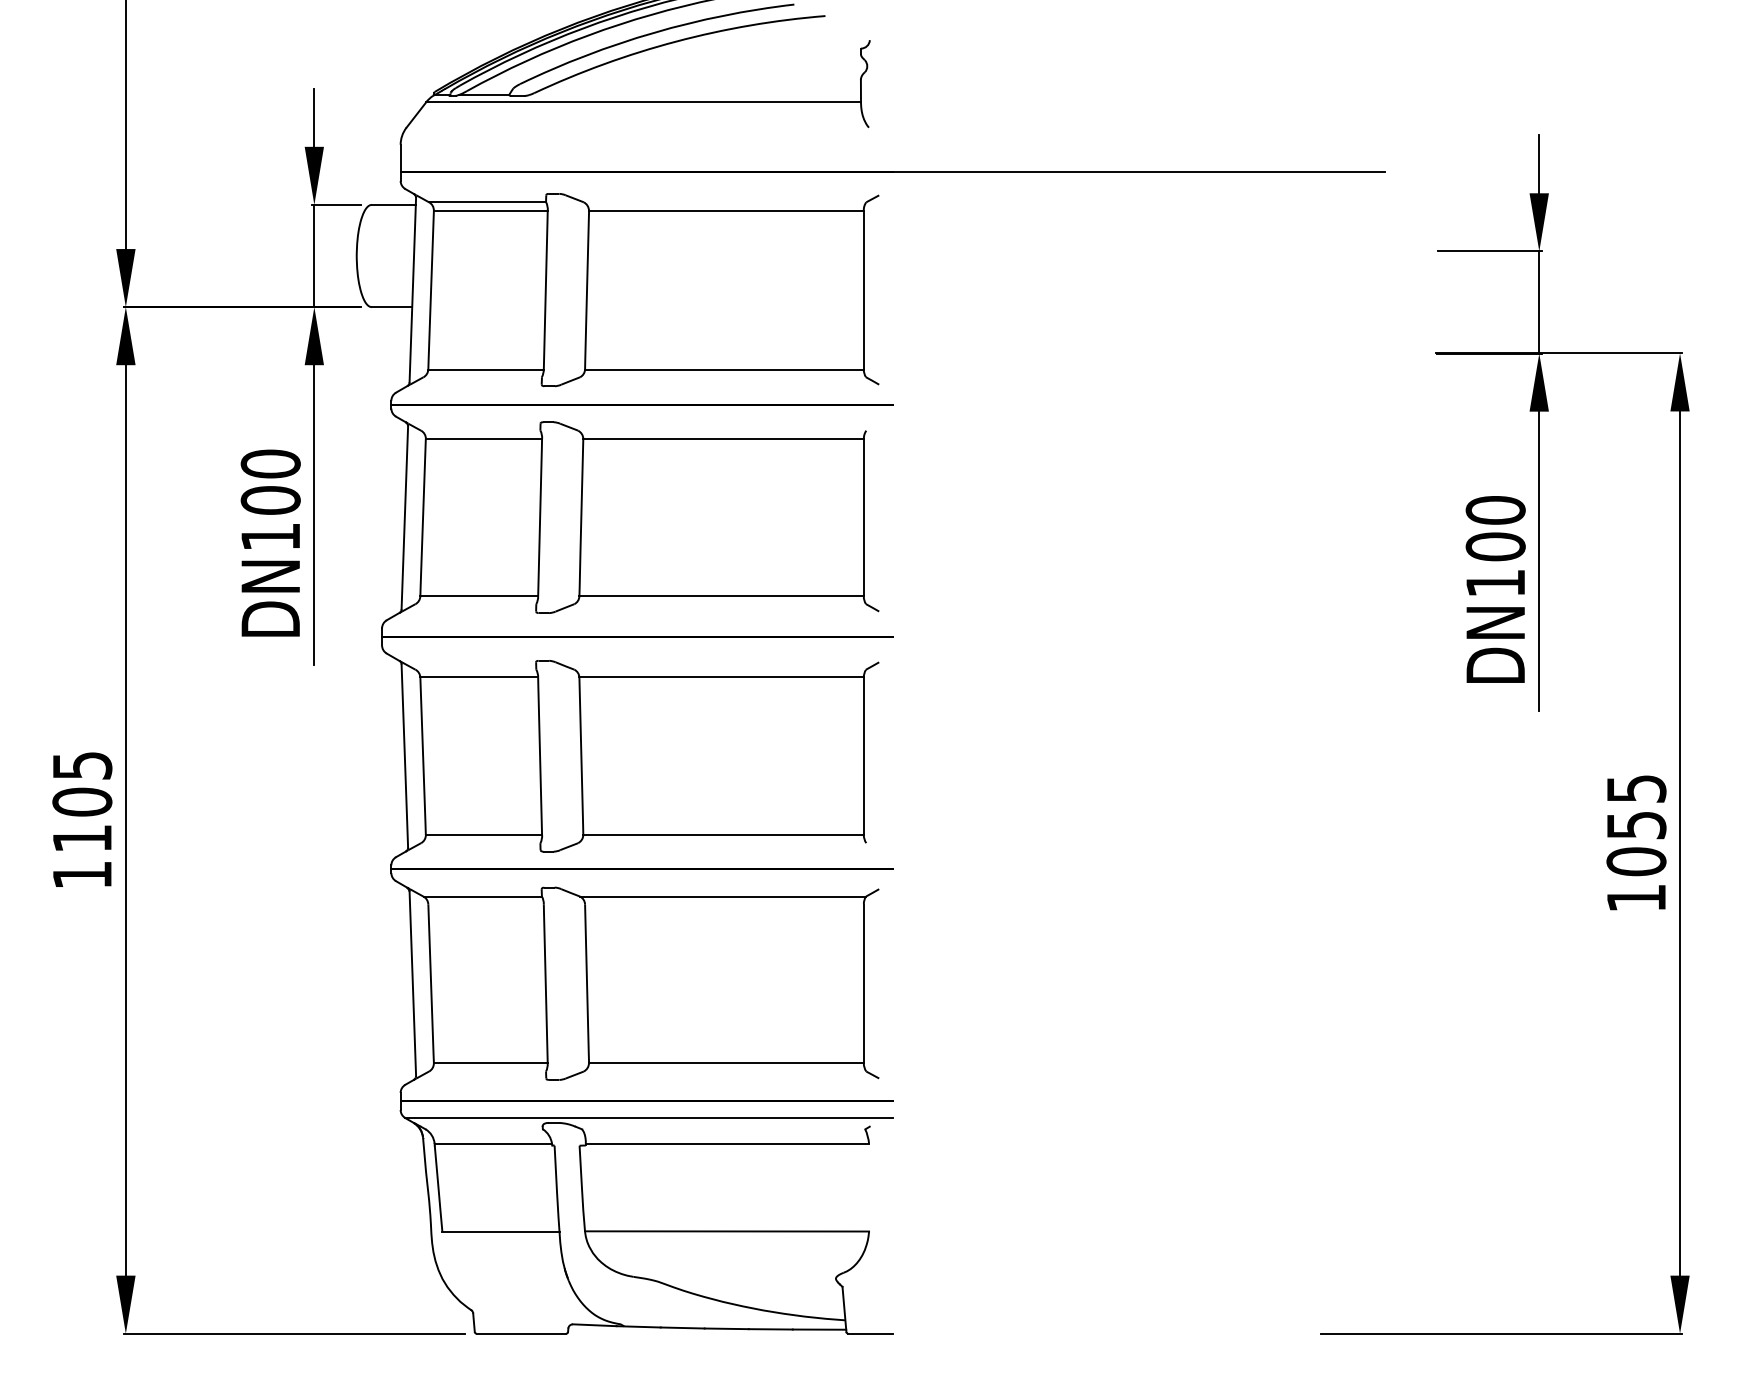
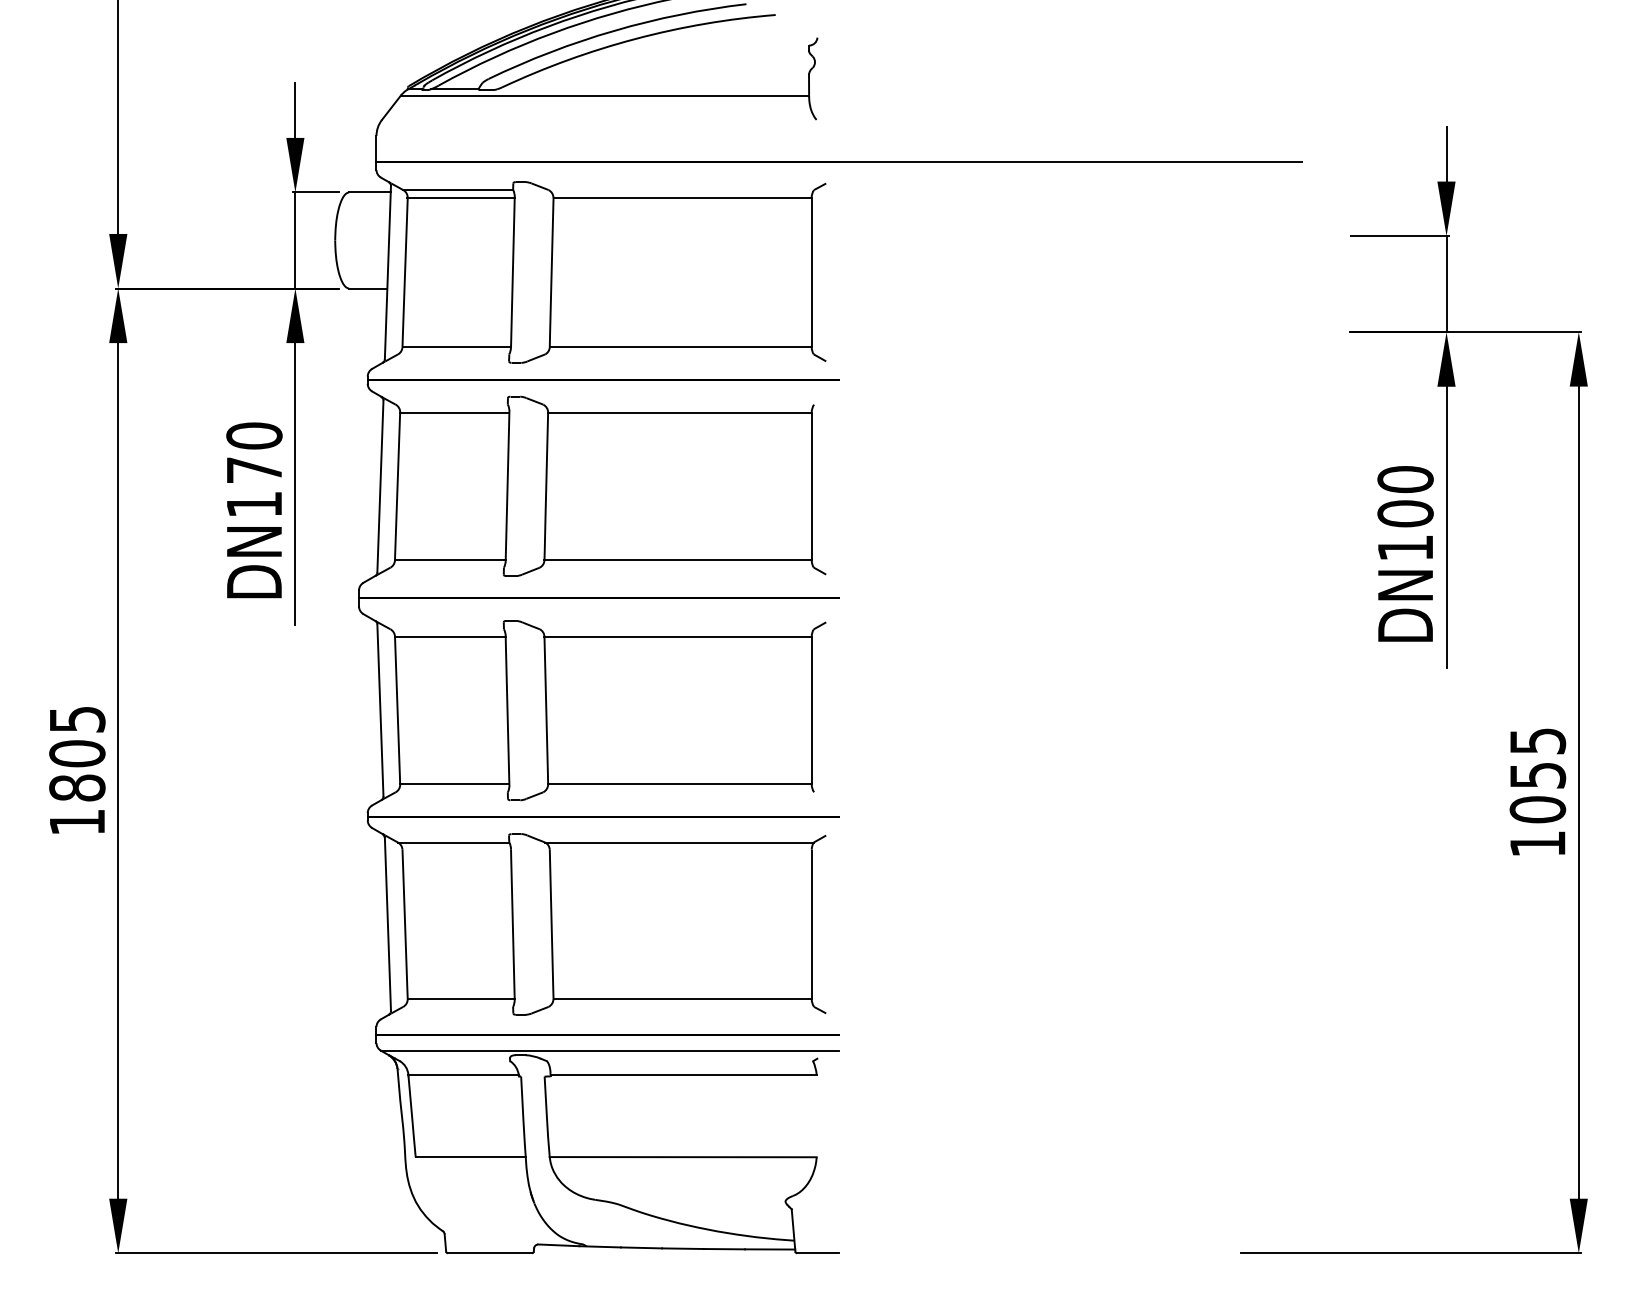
text: (270, 499) -> (254, 469), DN100 -> DN170
text: (82, 838) -> (77, 787), 1105 -> 1805

